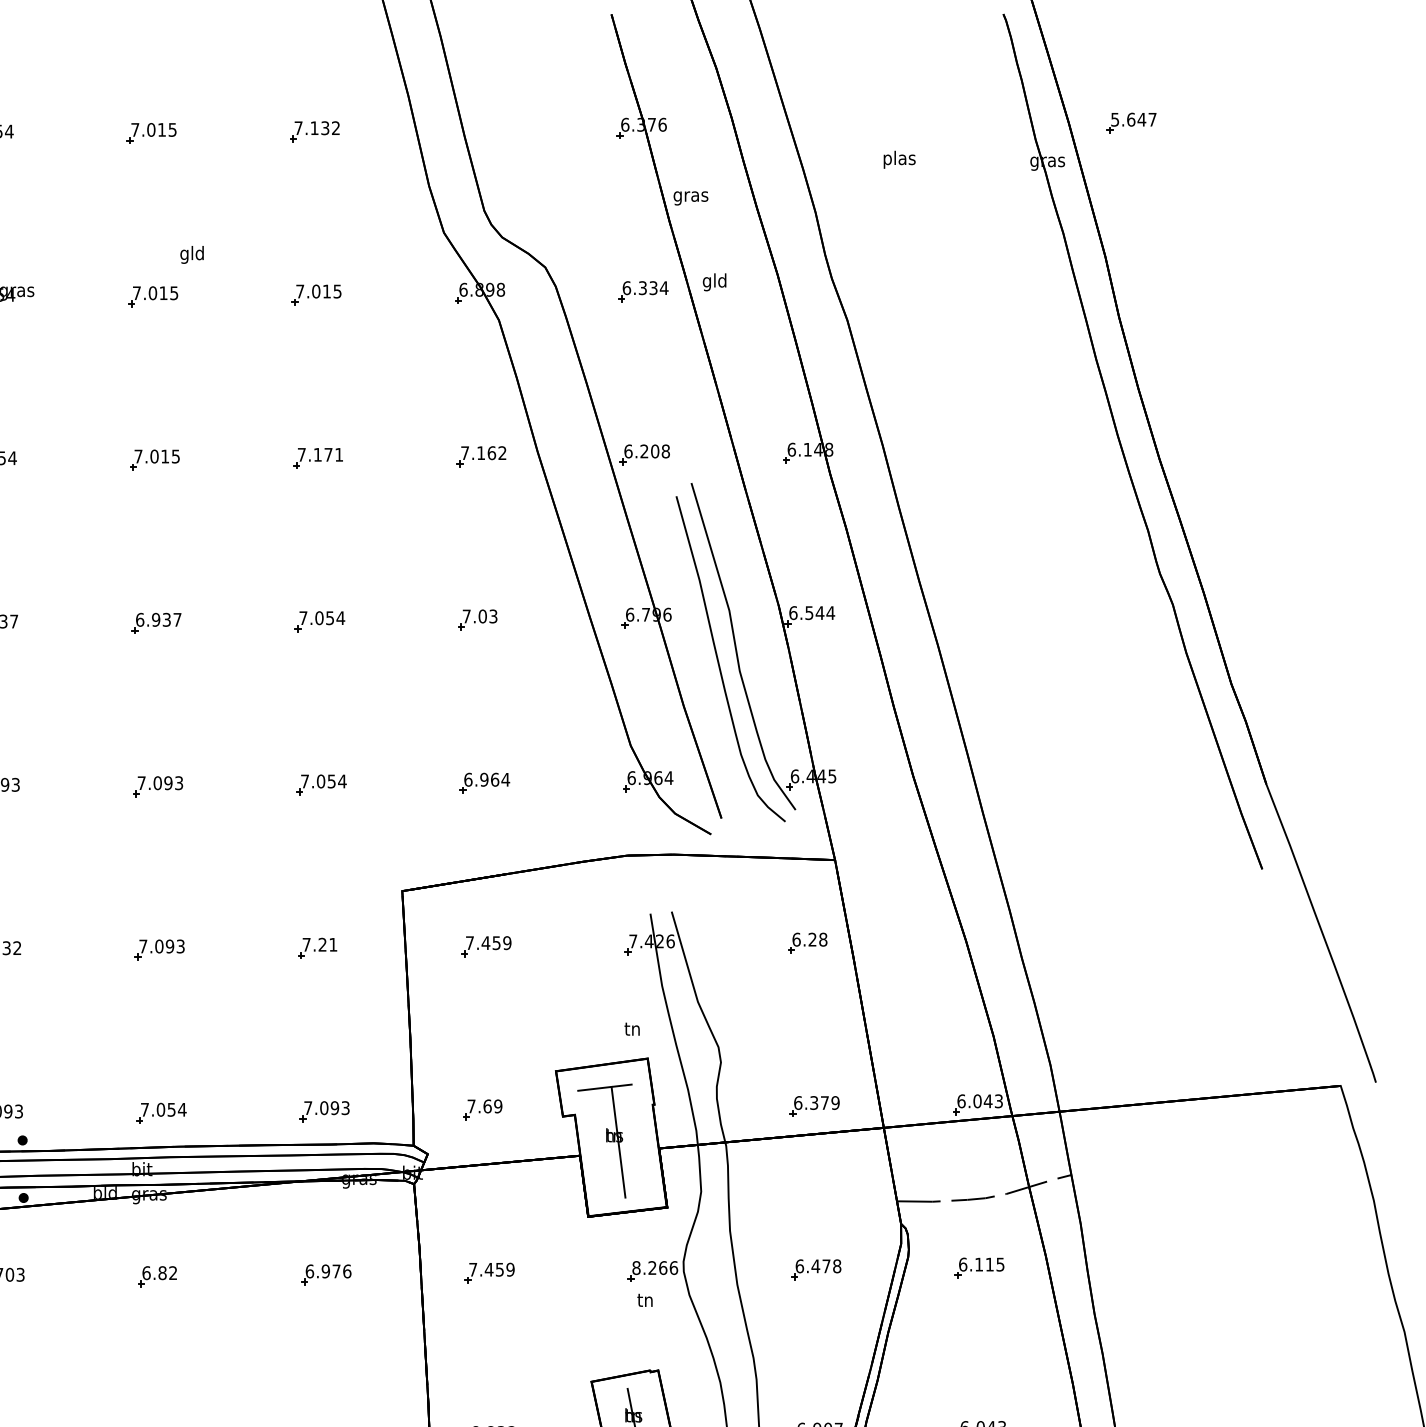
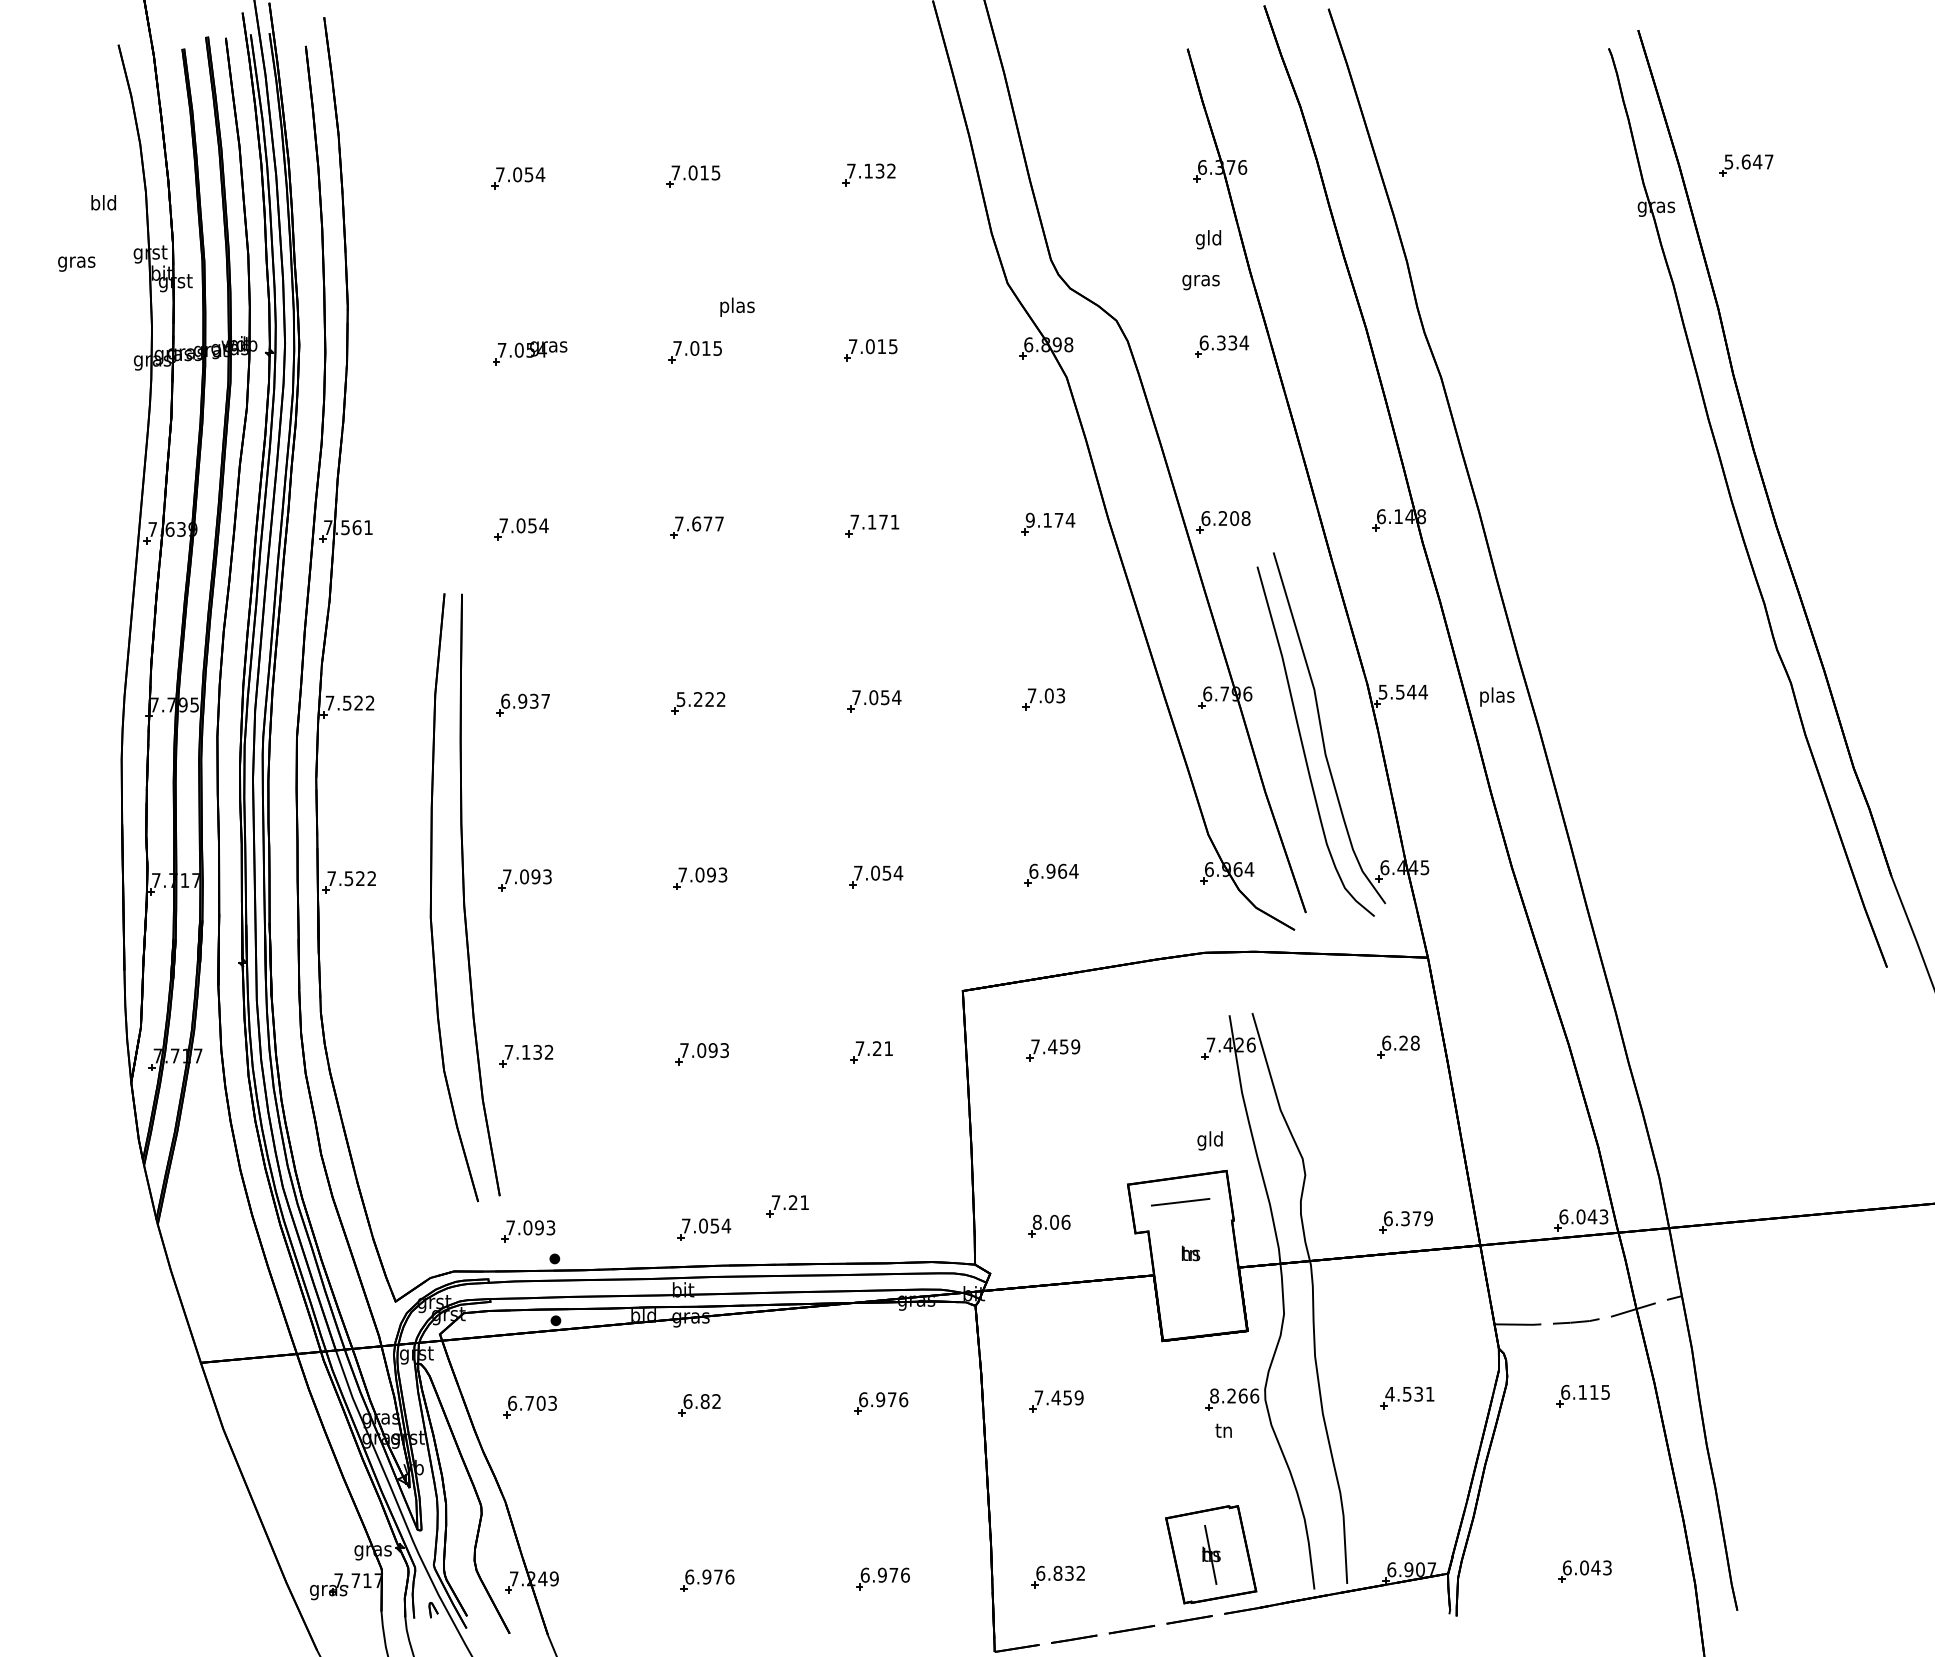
text: (899, 159) -> (1497, 696), moved
text: (690, 198) -> (1200, 282), moved
text: (192, 254) -> (737, 306), gld -> plas
text: (714, 282) -> (1208, 239), moved
text: (483, 452) -> (1050, 519), 7.162 -> 9.174
text: (164, 456) -> (707, 523), 7.015 -> 7.677
text: (792, 612) -> (1382, 691), 6.544 -> 5.544
text: (158, 619) -> (700, 699), 6.937 -> 5.222
text: (631, 1030) -> (1209, 1140), tn -> gld
part: (239, 1091) -> (787, 1206), added
text: (484, 1105) -> (1051, 1221), 7.69 -> 8.06
part: (324, 1111) -> (879, 1227), removed
line: (617, 1141) -> (1194, 1260), removed
text: (817, 1265) -> (1409, 1393), 6.478 -> 4.531

